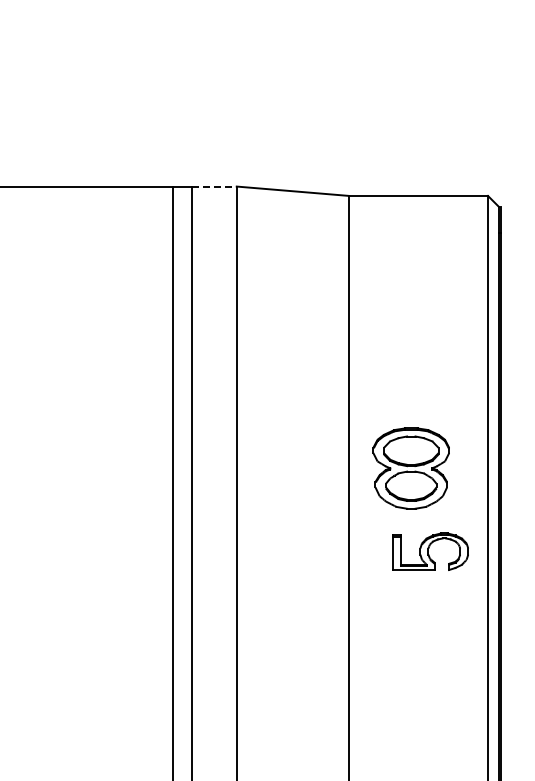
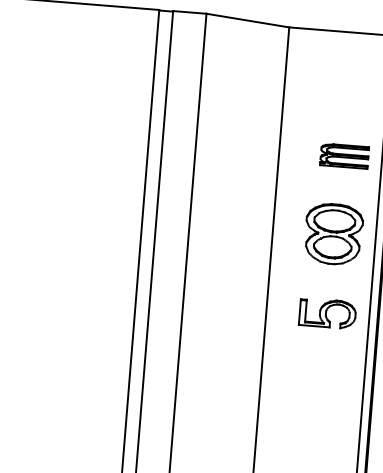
line: (214, 186) -> (190, 12), dashed -> solid
part: (436, 362) -> (343, 155), added
part: (410, 468) -> (333, 234), moved
part: (430, 551) -> (327, 313), moved

